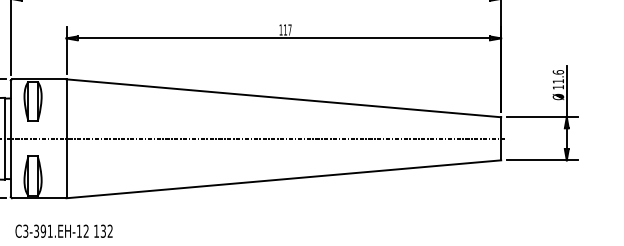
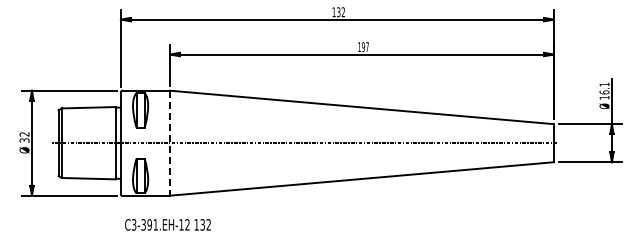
text: (285, 29) -> (363, 46), 117 -> 197
text: (558, 76) -> (604, 88), 11.6 -> 16.1
line: (66, 139) -> (170, 143), solid -> dashed

